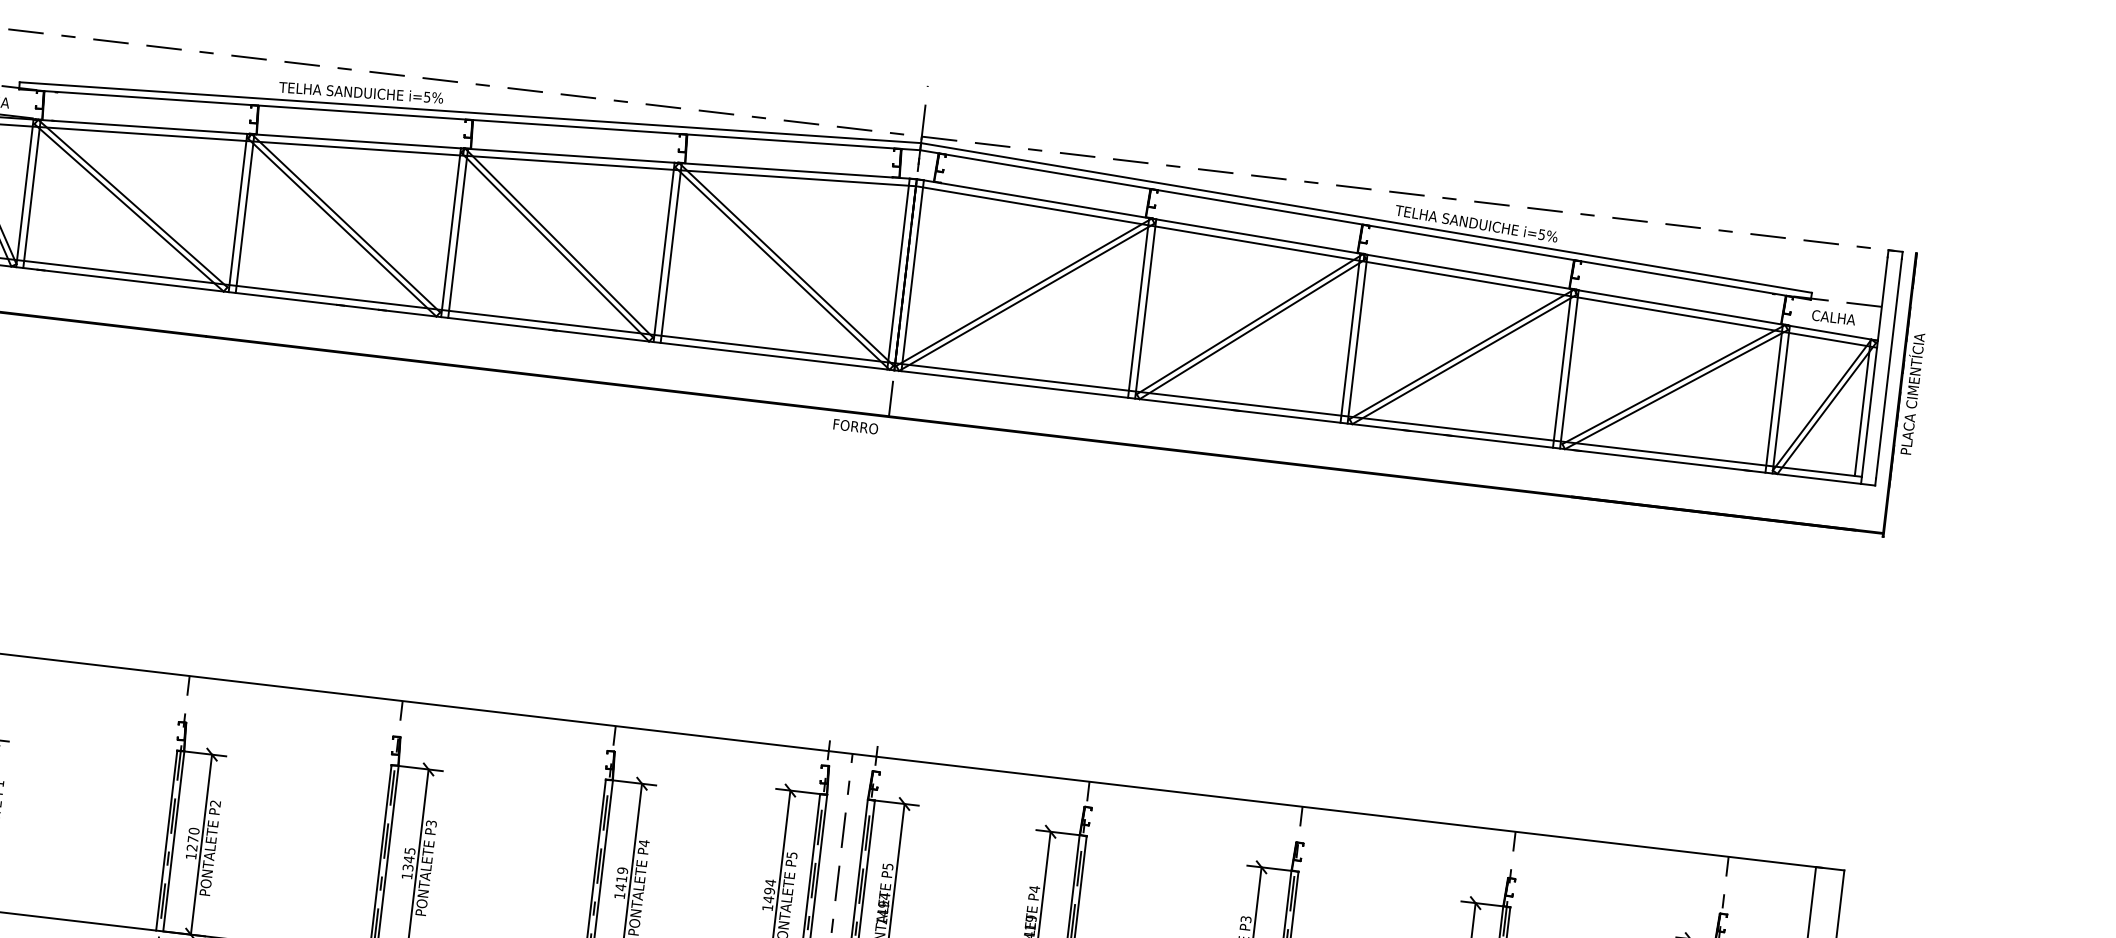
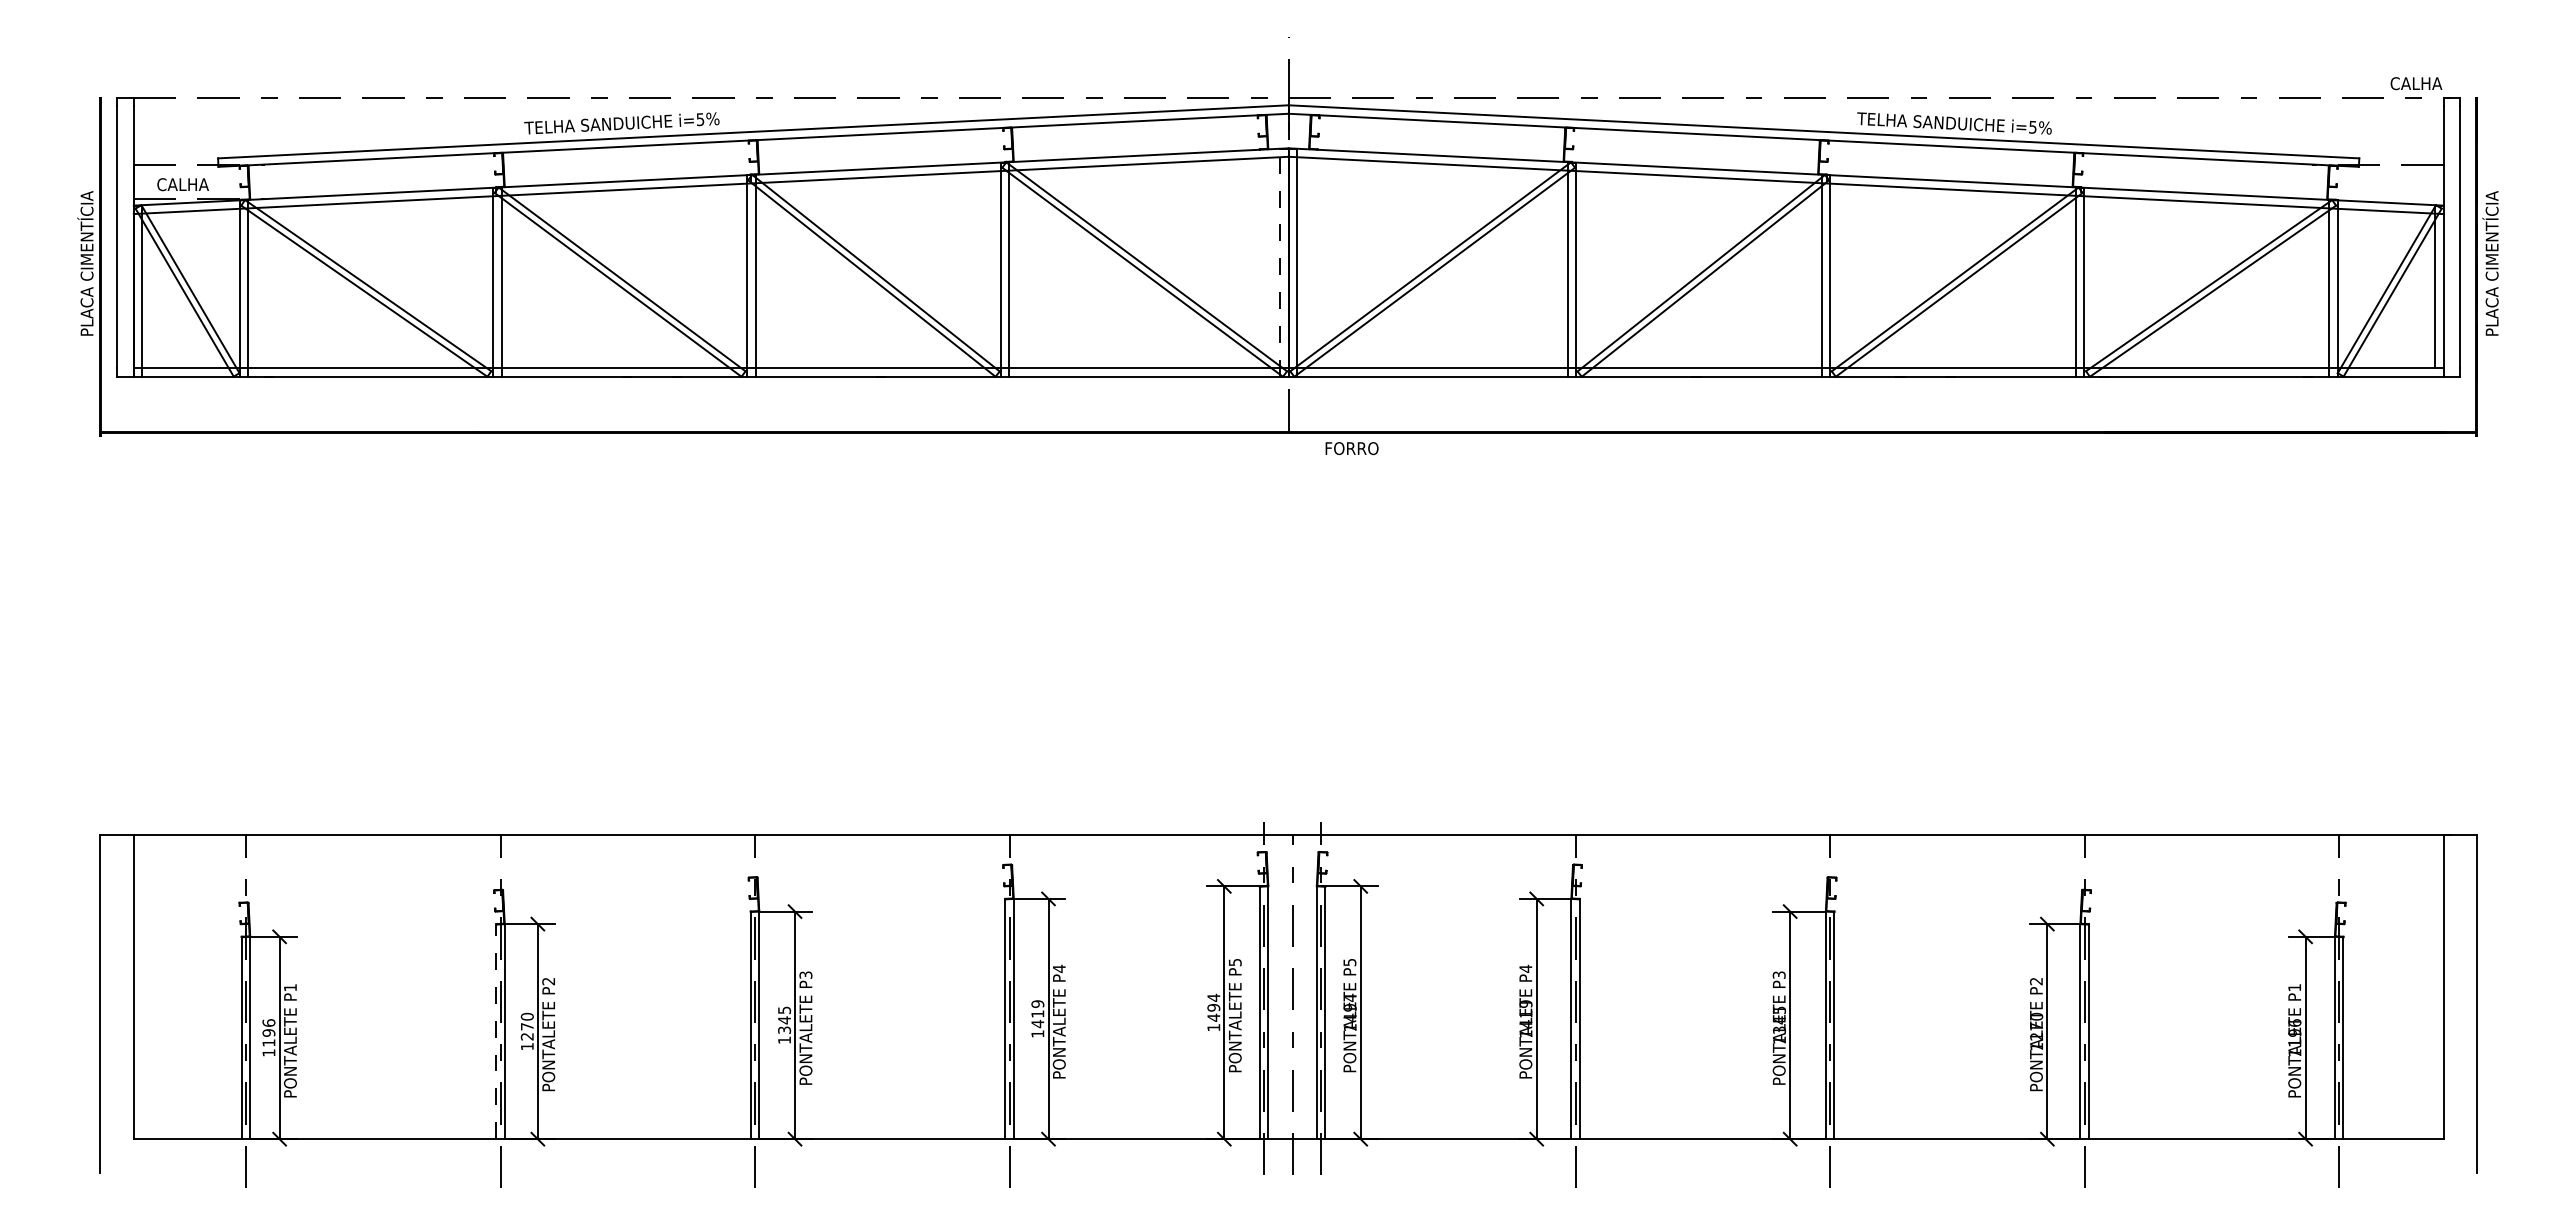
line: (898, 273) -> (1280, 262), solid -> dashed
text: (1833, 317) -> (2416, 83), moved
text: (855, 426) -> (1351, 448), moved
line: (166, 840) -> (496, 1031), solid -> dashed

